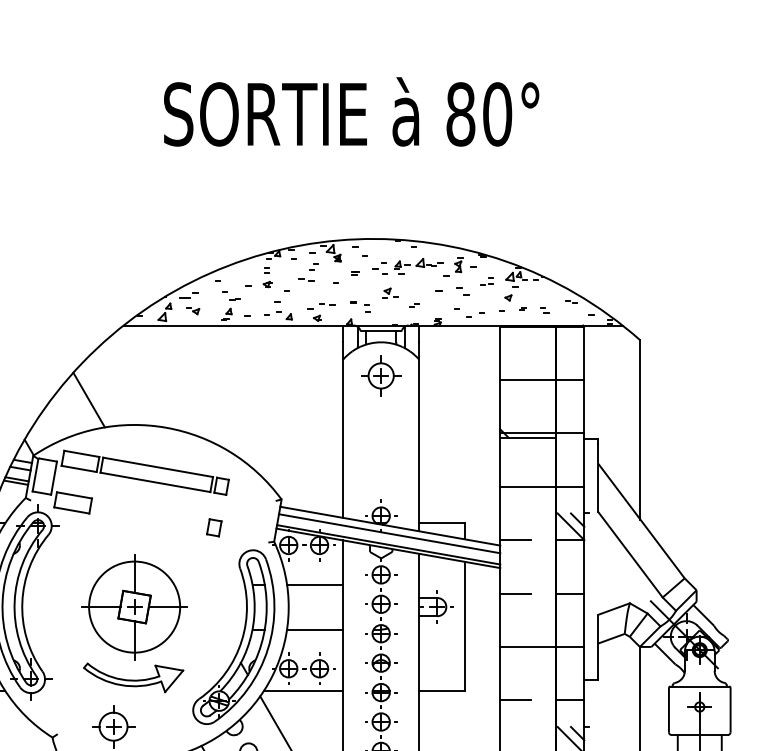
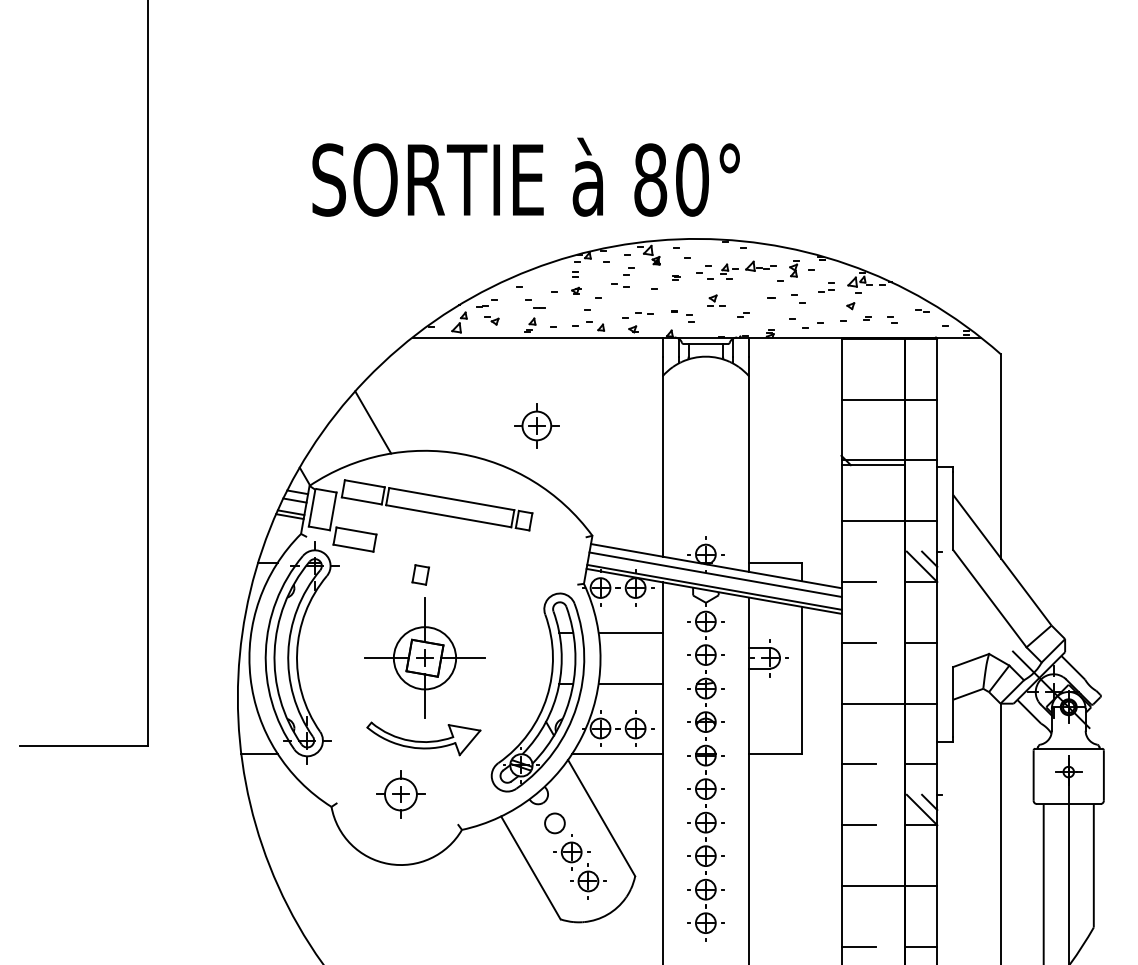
text: (351, 111) -> (525, 176), moved
part: (380, 375) -> (536, 425), moved
part: (214, 527) -> (420, 574), moved
circle: (134, 607) -> (424, 658), size x0.6

